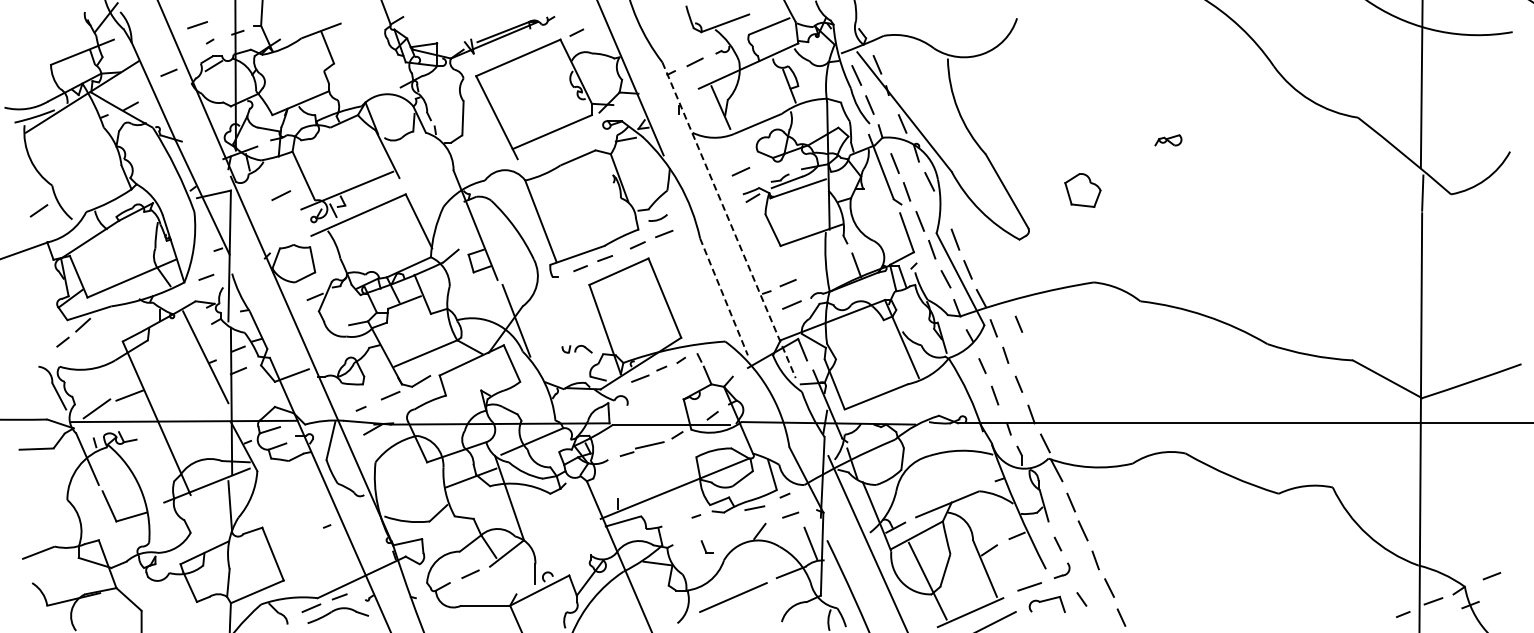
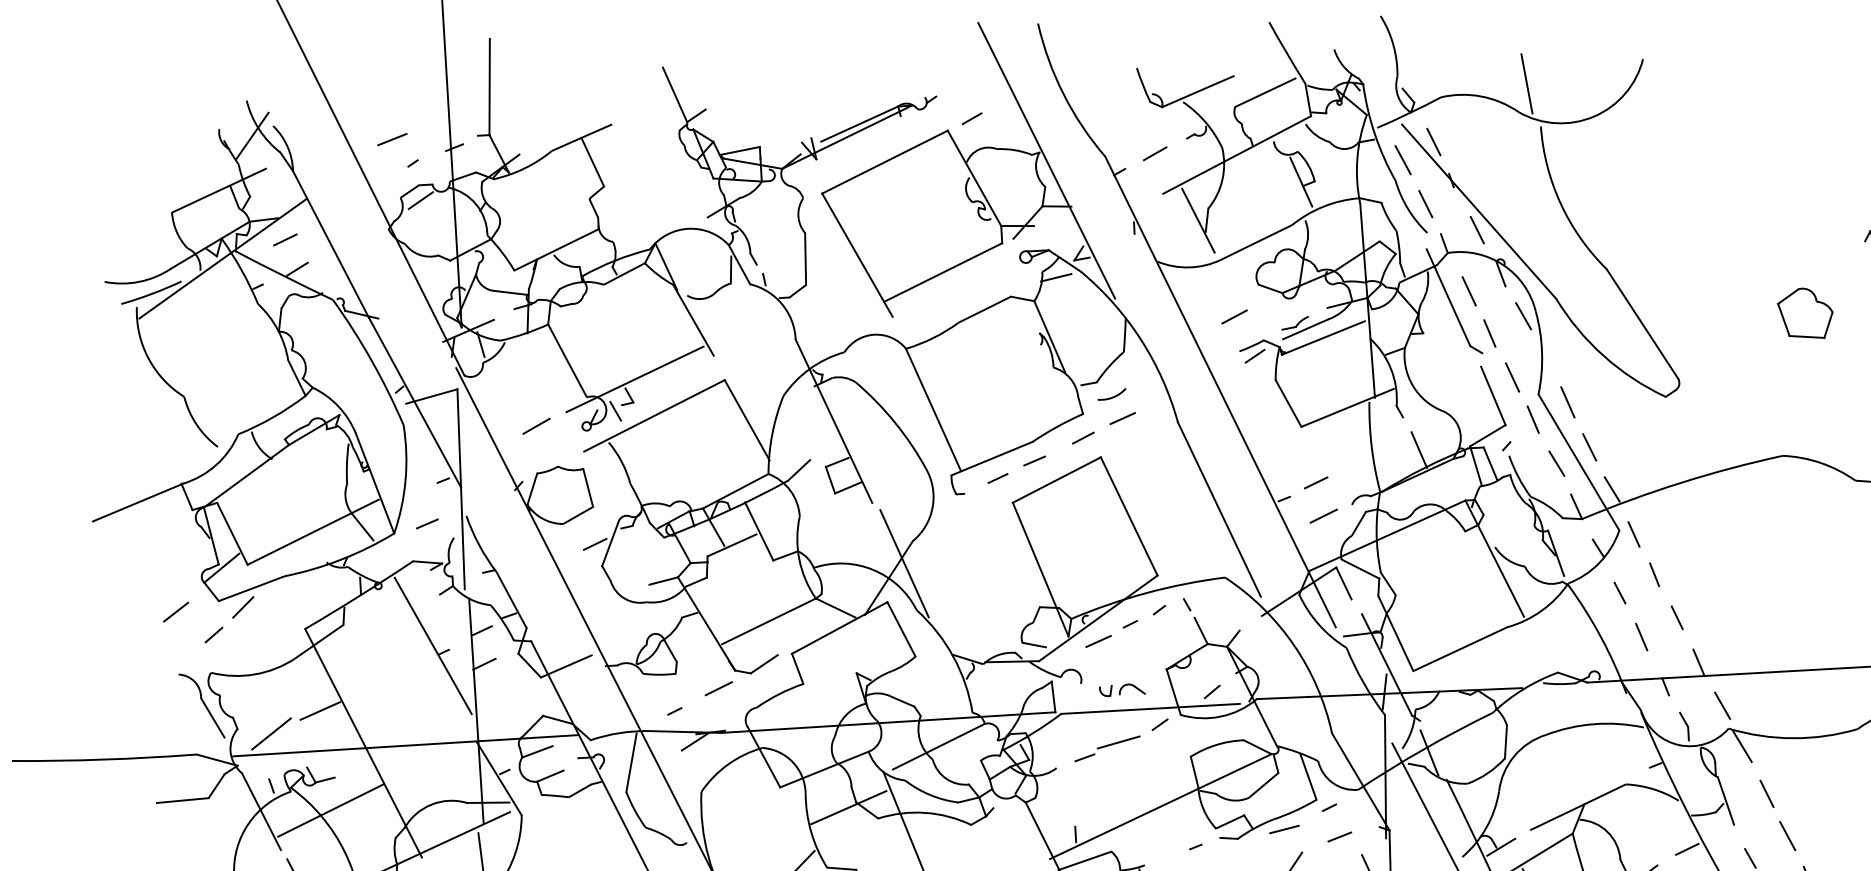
line: (939, 29) -> (1525, 82), added
line: (168, 72) -> (284, 239), moved
part: (1082, 190) -> (1804, 313), moved
line: (281, 195) -> (536, 426), moved
line: (38, 210) -> (175, 611), moved
line: (729, 220) -> (1221, 392), dashed -> solid
line: (724, 297) -> (1220, 510), dashed -> solid
line: (1018, 323) -> (1671, 524), removed
part: (576, 349) -> (1121, 690), moved
line: (132, 460) -> (330, 809), added

